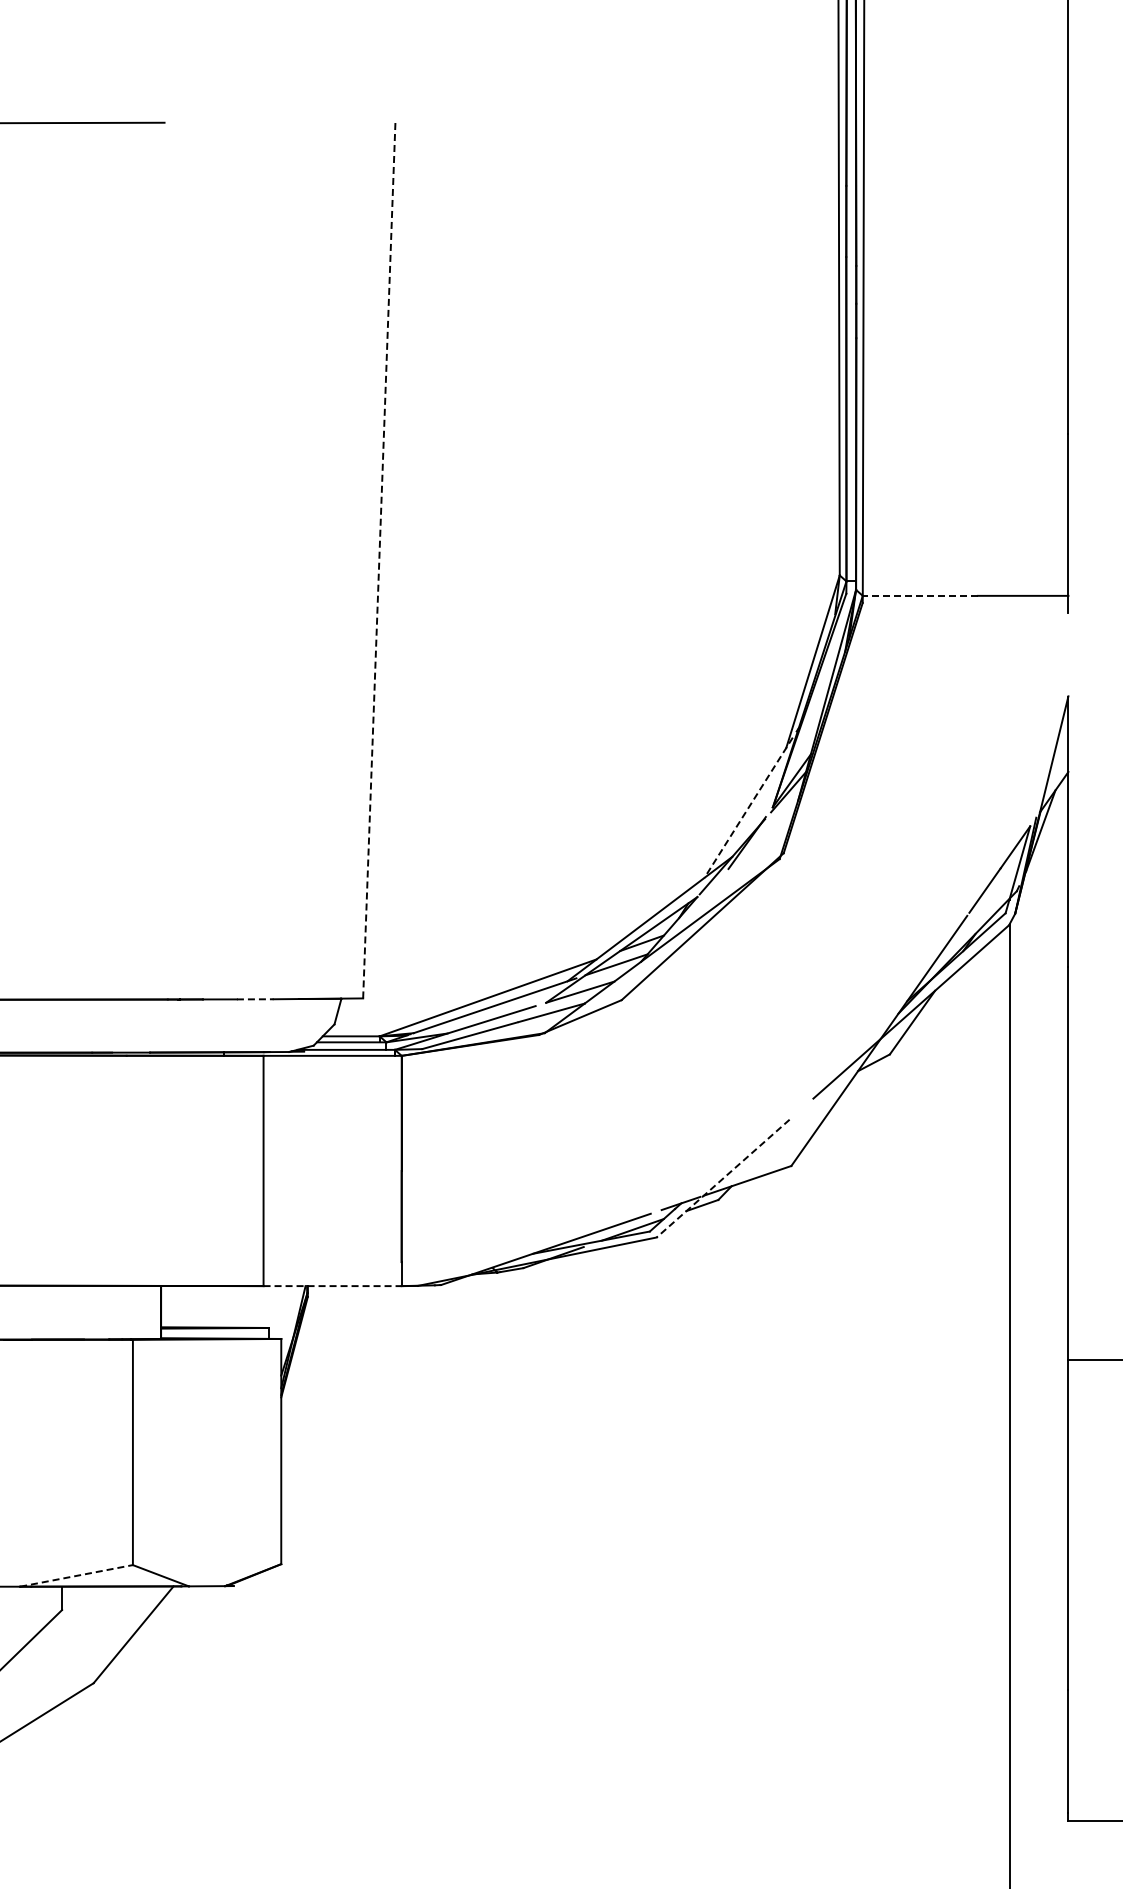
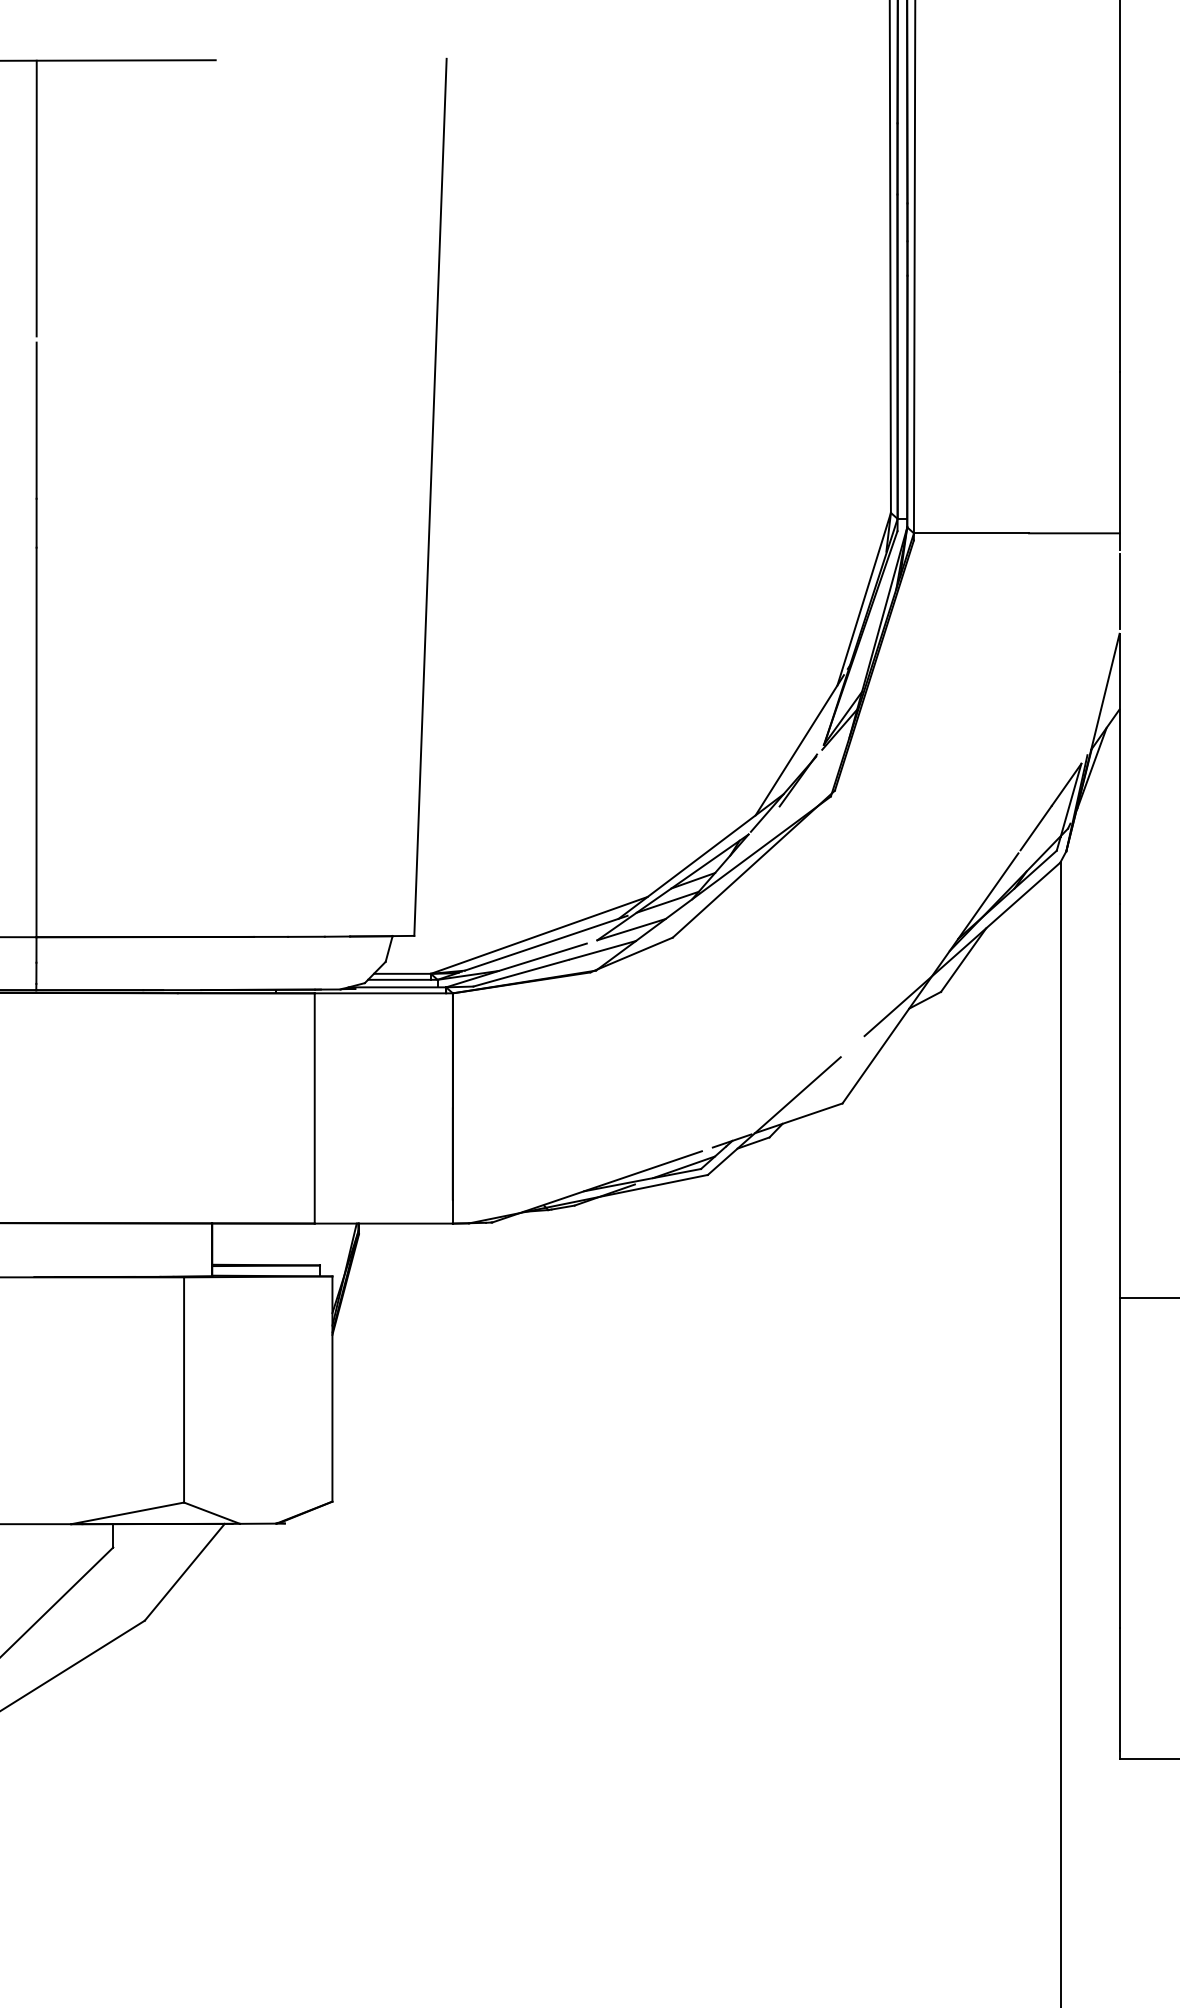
line: (379, 560) -> (430, 497), dashed -> solid
line: (920, 596) -> (971, 533), dashed -> solid
line: (1068, 653) -> (1119, 590), added
line: (748, 808) -> (799, 745), dashed -> solid
line: (255, 999) -> (306, 936), dashed -> solid
line: (723, 1179) -> (774, 1116), dashed -> solid
line: (333, 1286) -> (384, 1223), dashed -> solid
line: (77, 1576) -> (128, 1513), dashed -> solid

